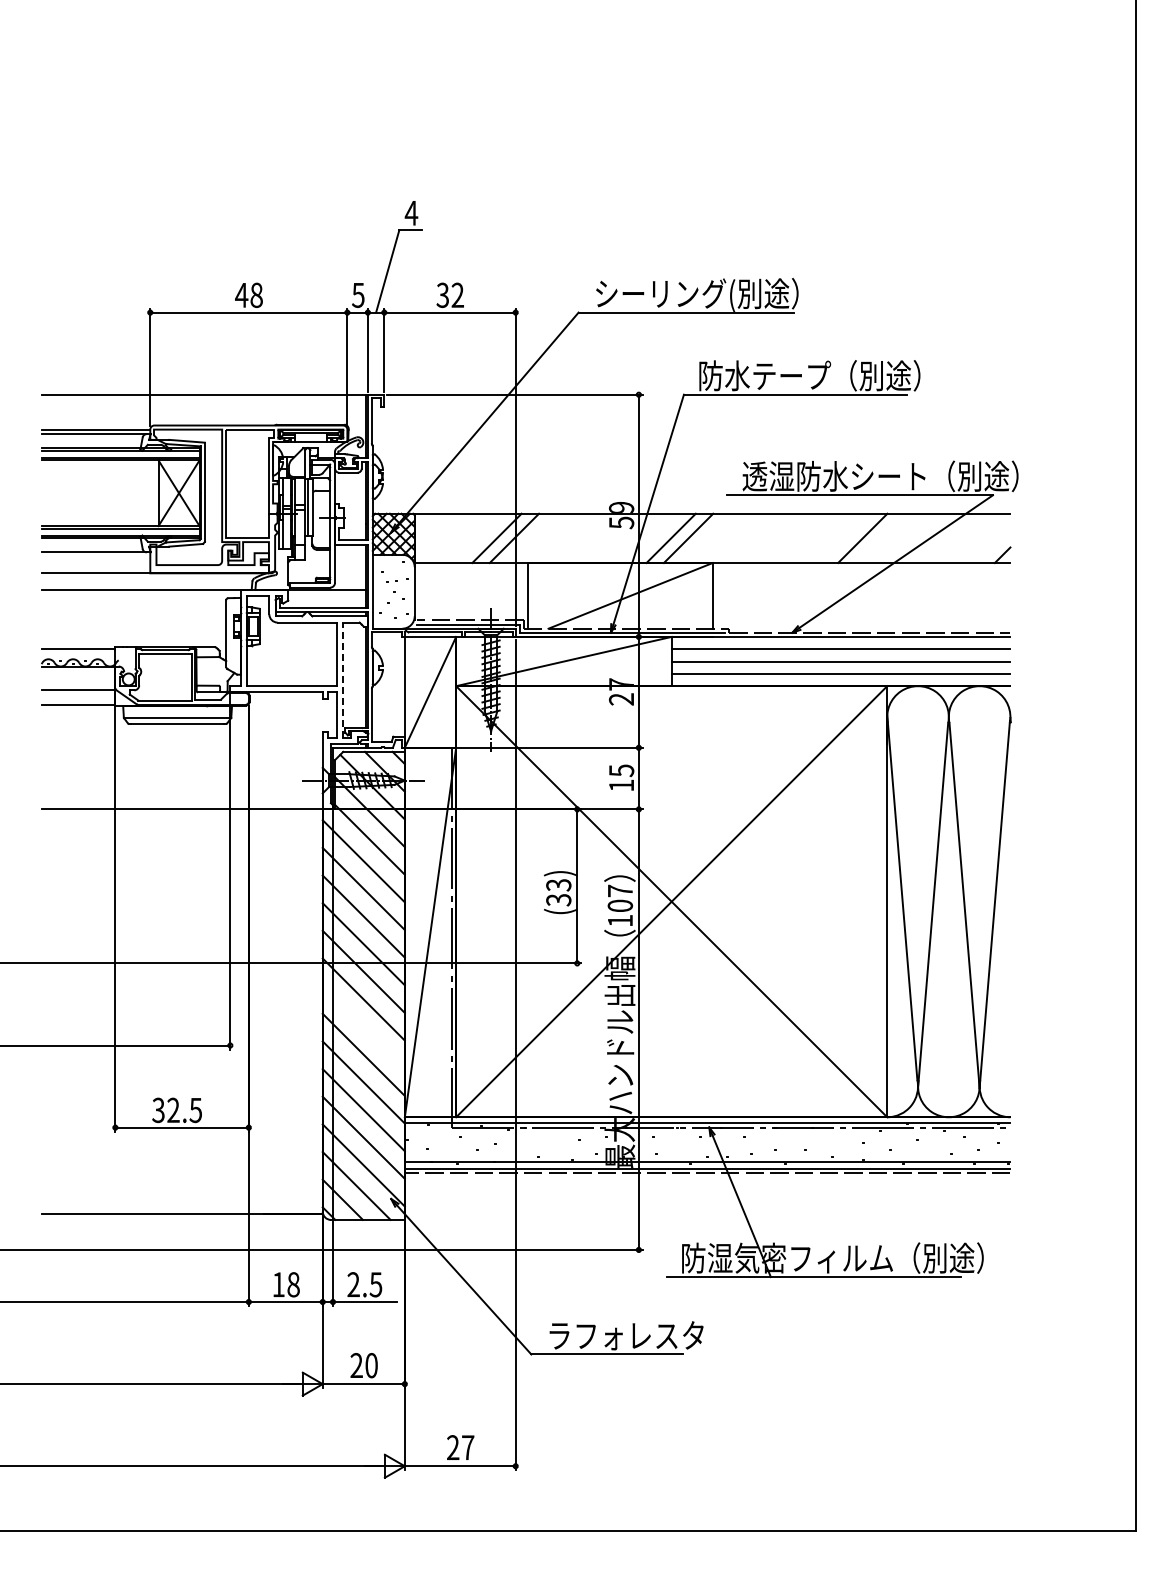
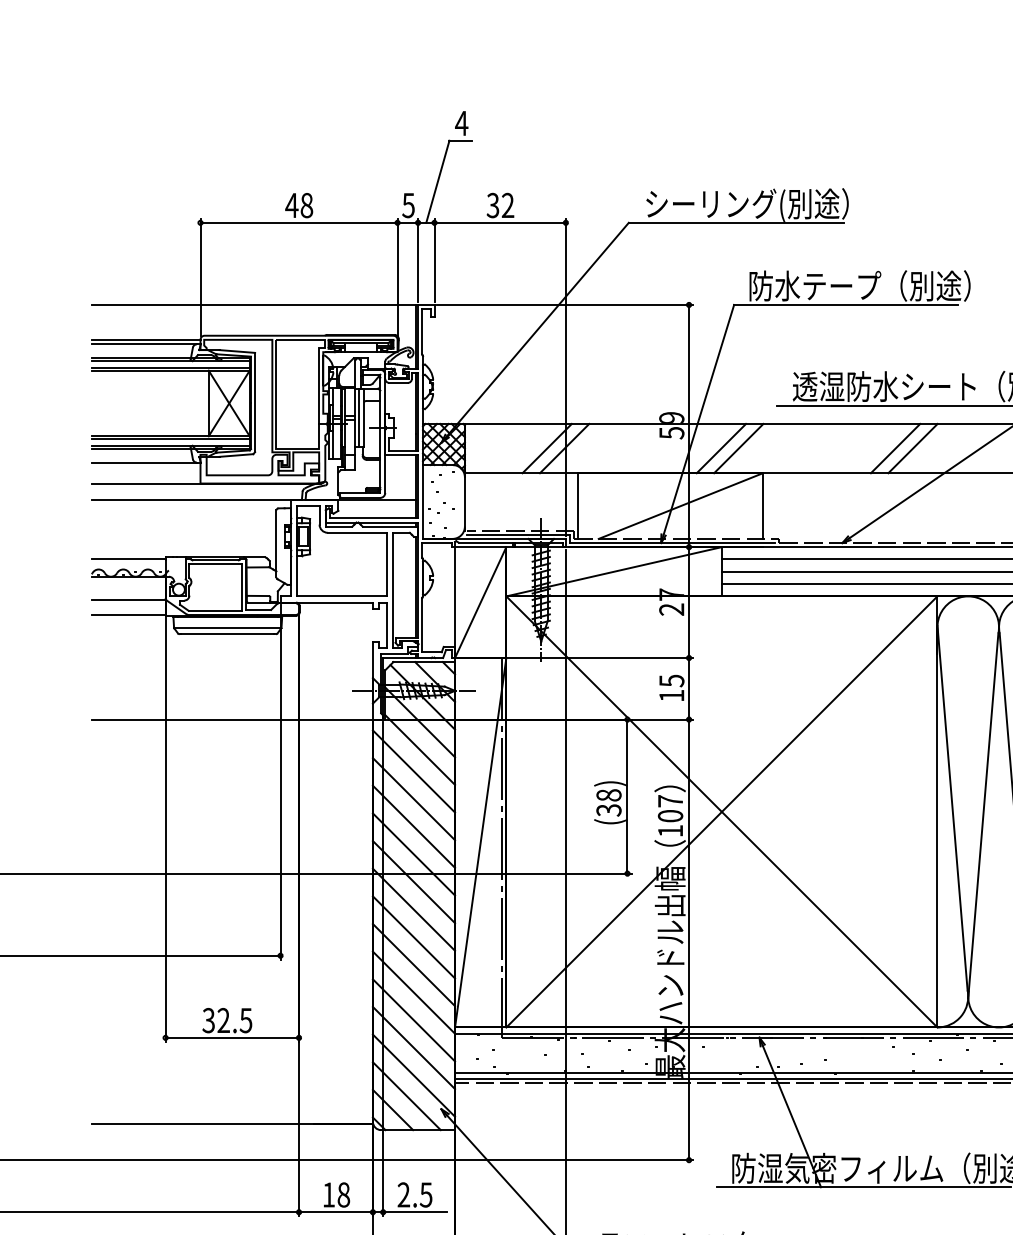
line: (845, 538) -> (895, 448), added
line: (342, 679) -> (392, 589), dashed -> solid
text: (558, 885) -> (608, 795), (33) -> (38)
line: (363, 1027) -> (413, 937), added

